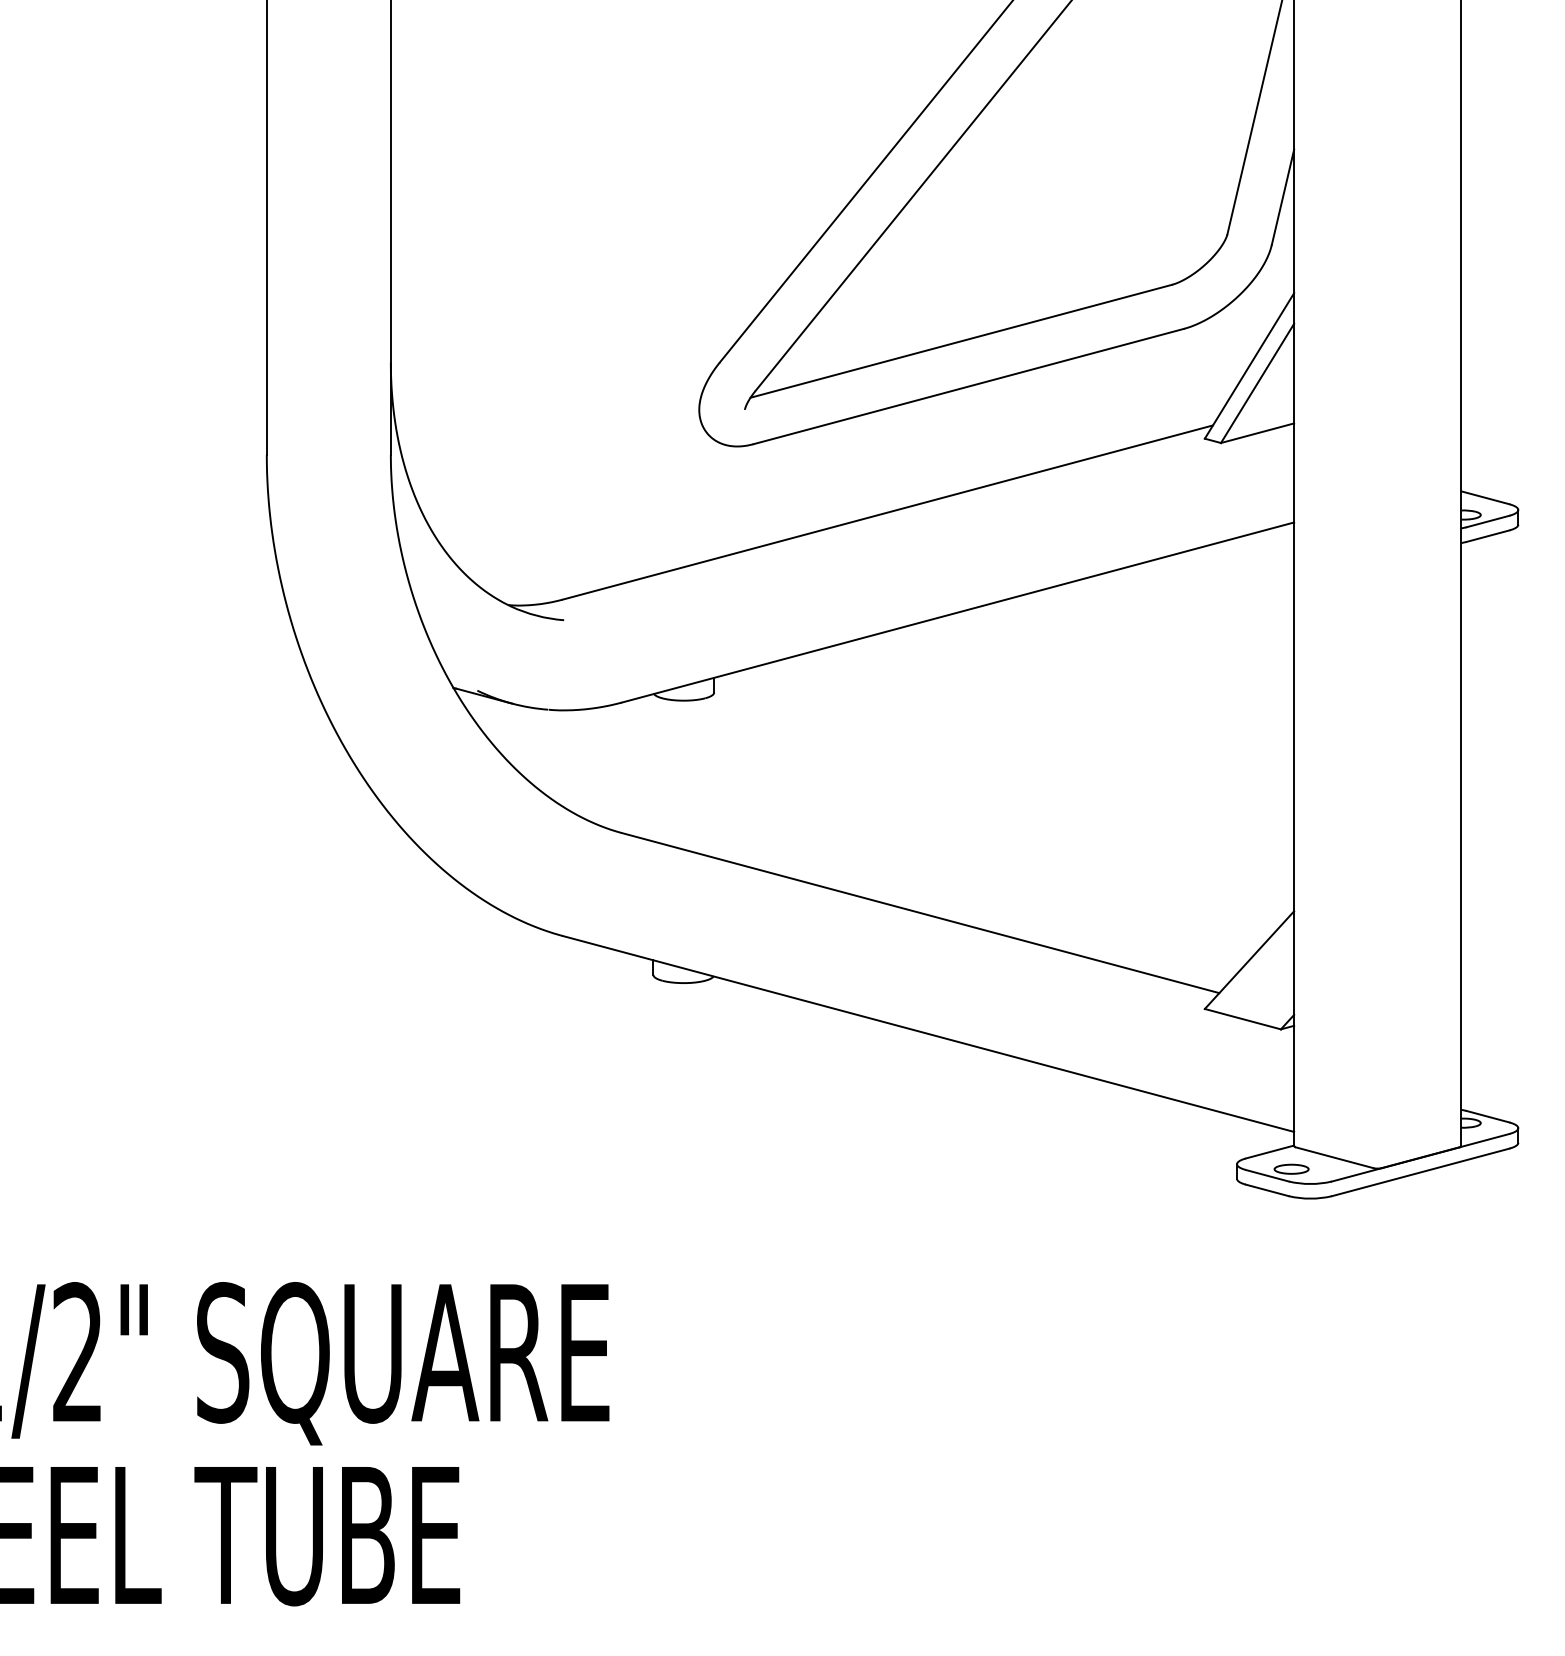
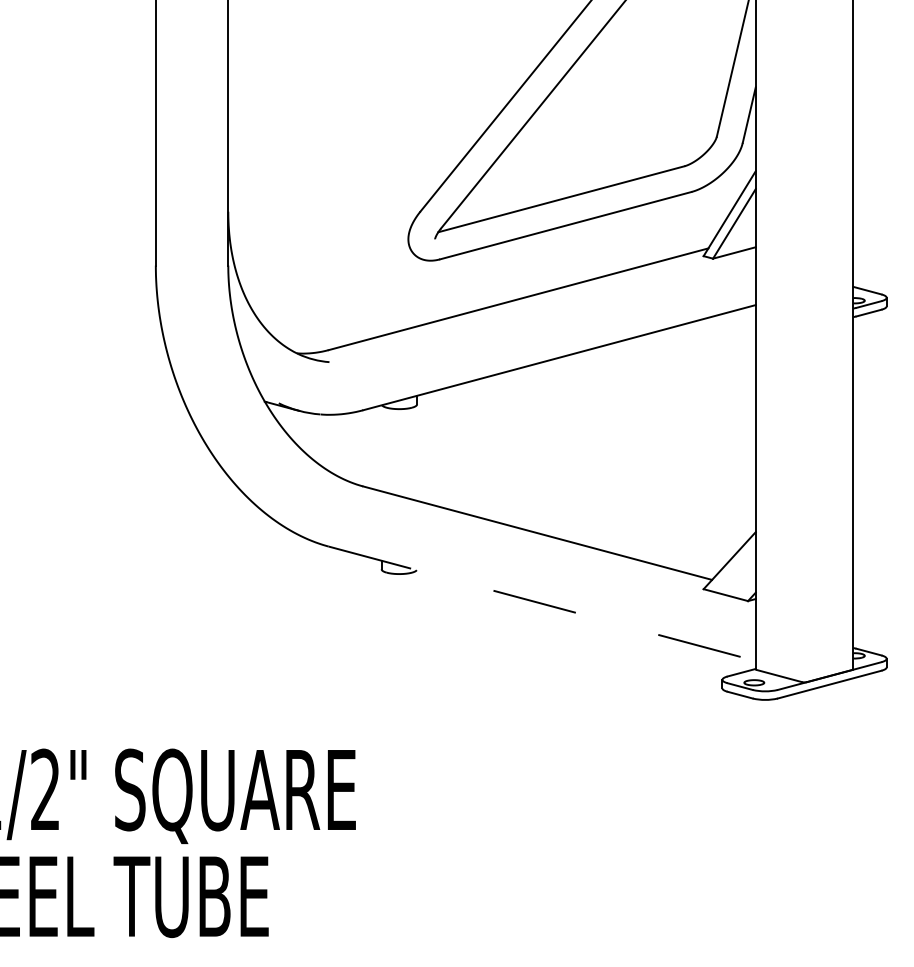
line: (928, 1033) -> (542, 603), solid -> dashed

